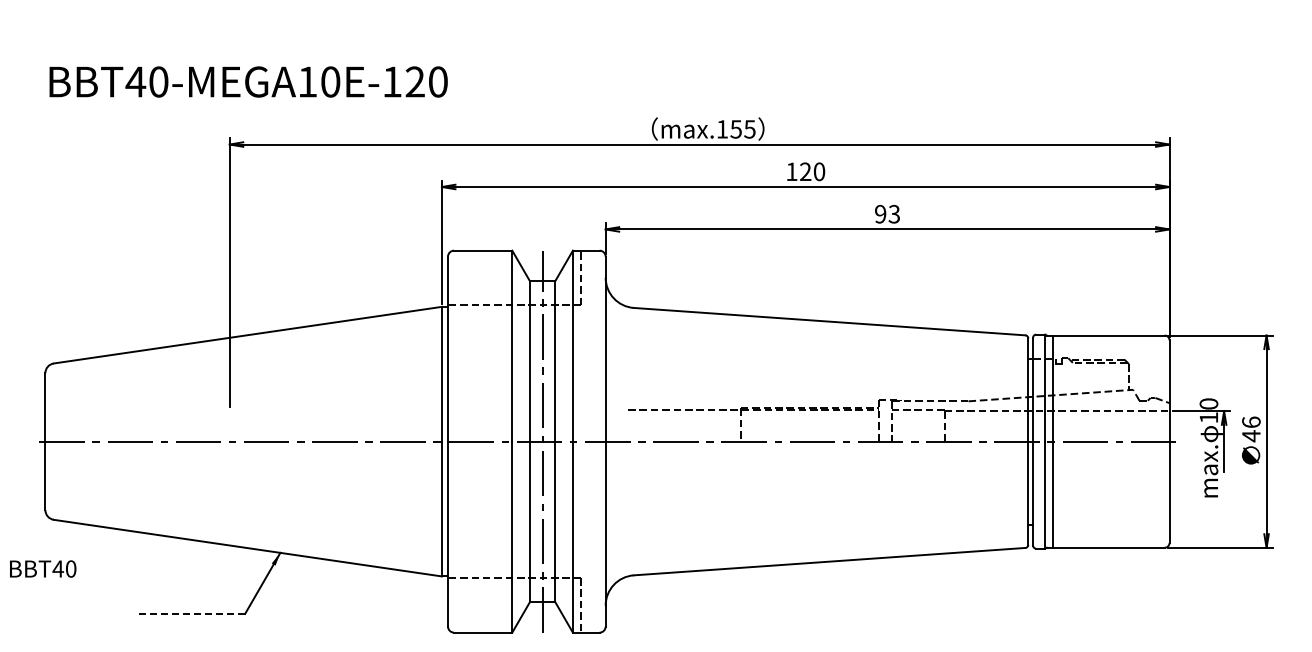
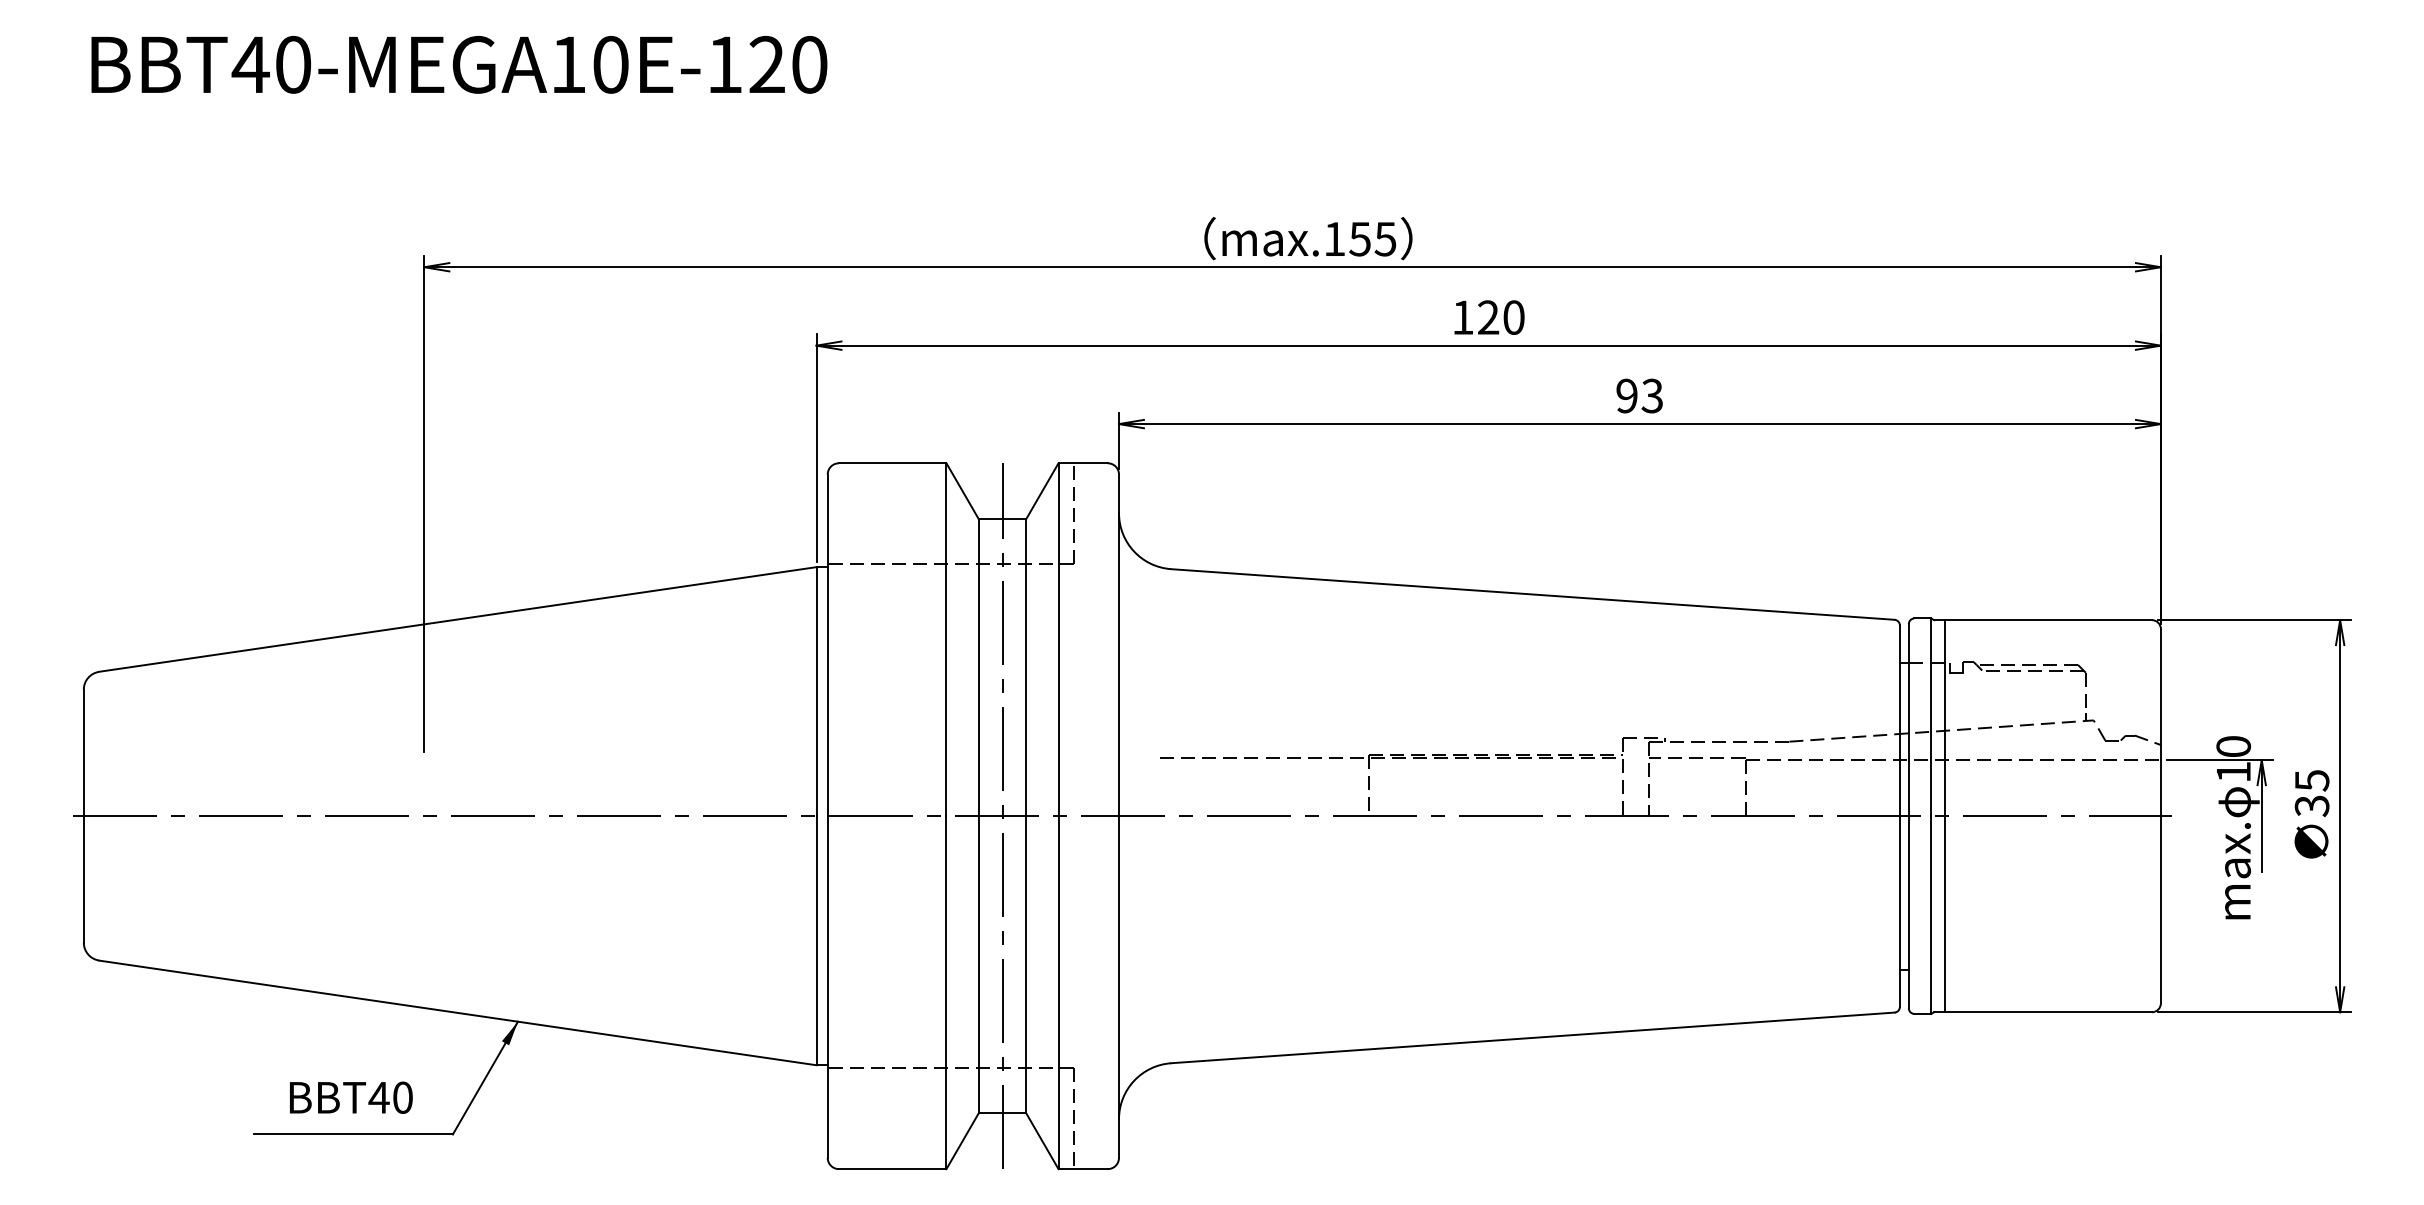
text: (248, 81) -> (459, 63), moved
text: (1251, 429) -> (2312, 793), 46 -> 35
text: (43, 568) -> (351, 1096), moved
line: (191, 613) -> (353, 1133), dashed -> solid

